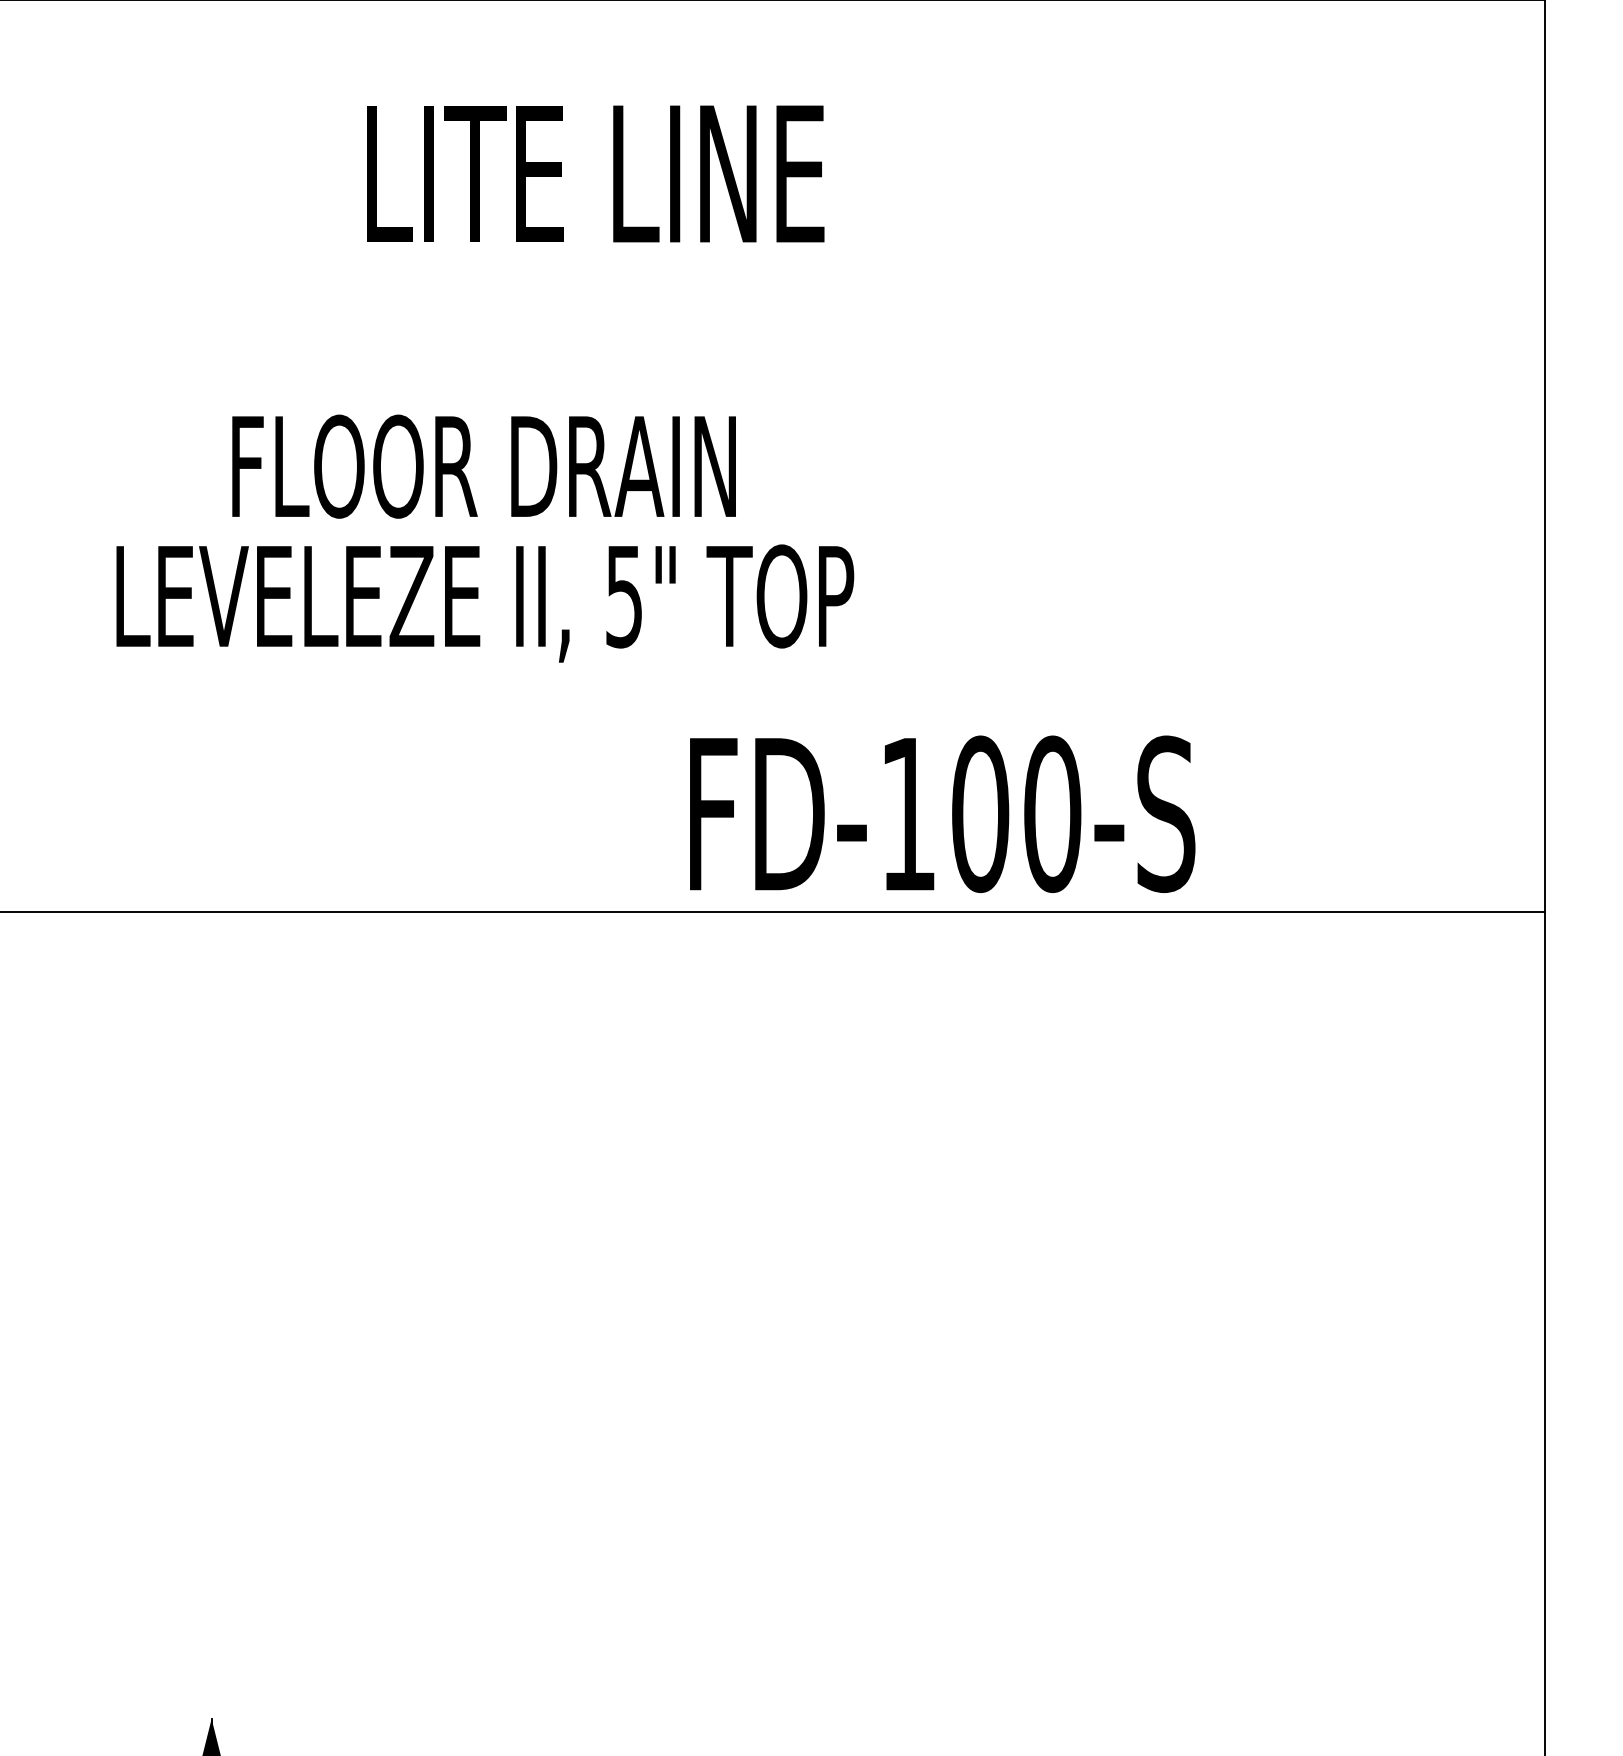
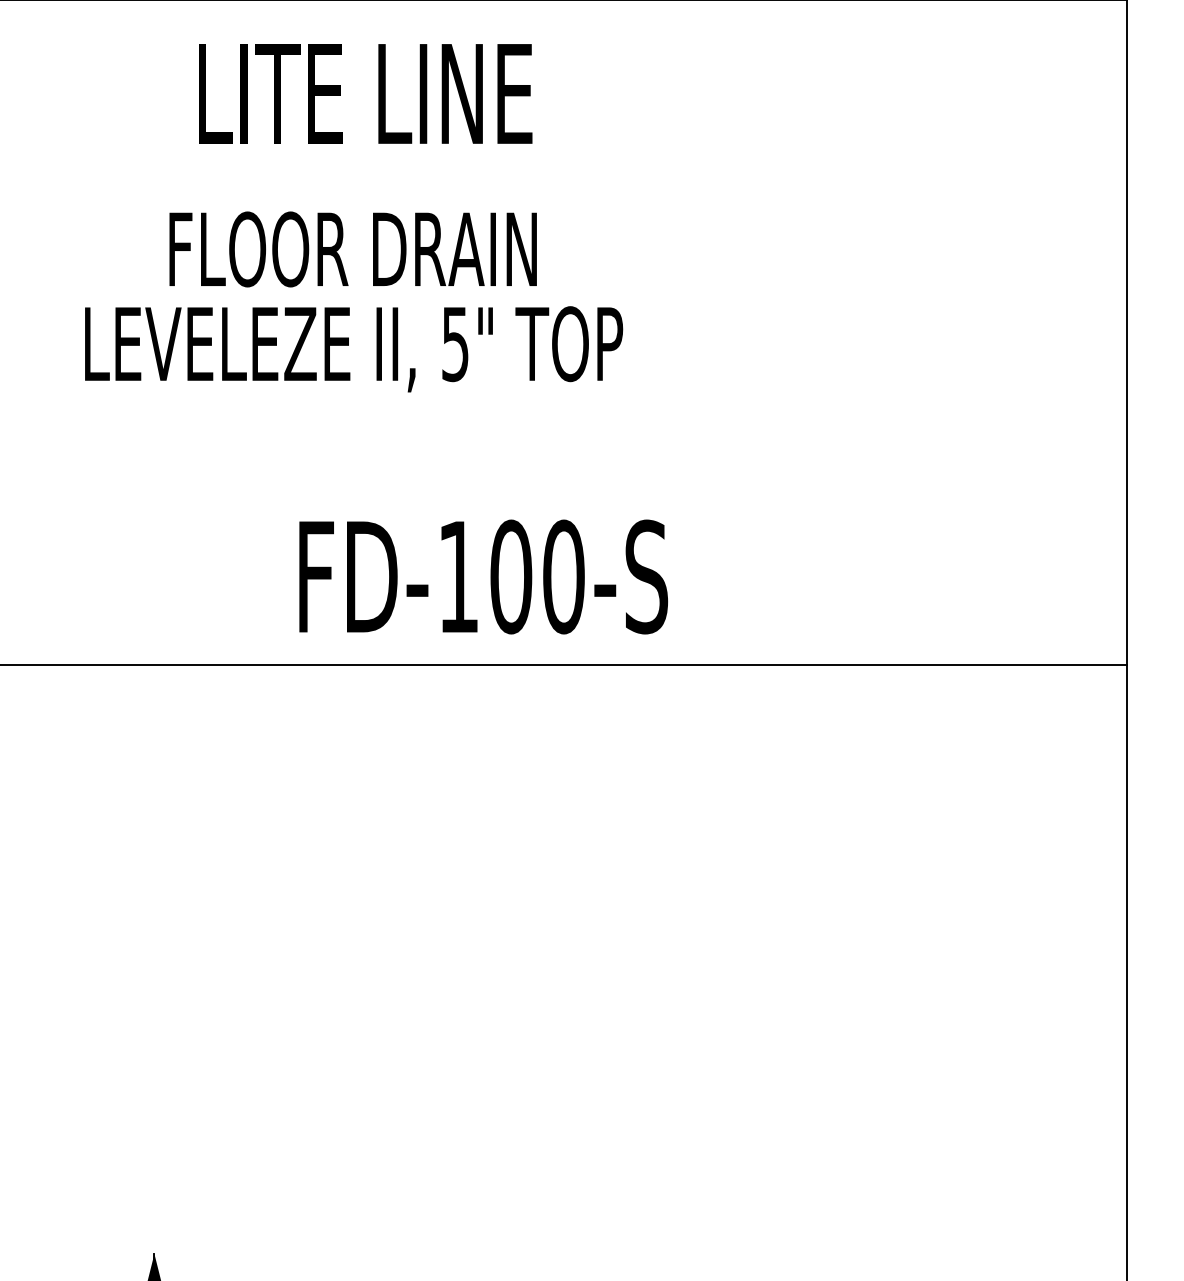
text: (595, 173) -> (365, 93), moved
text: (485, 538) -> (354, 301), moved
text: (942, 813) -> (483, 576), moved

